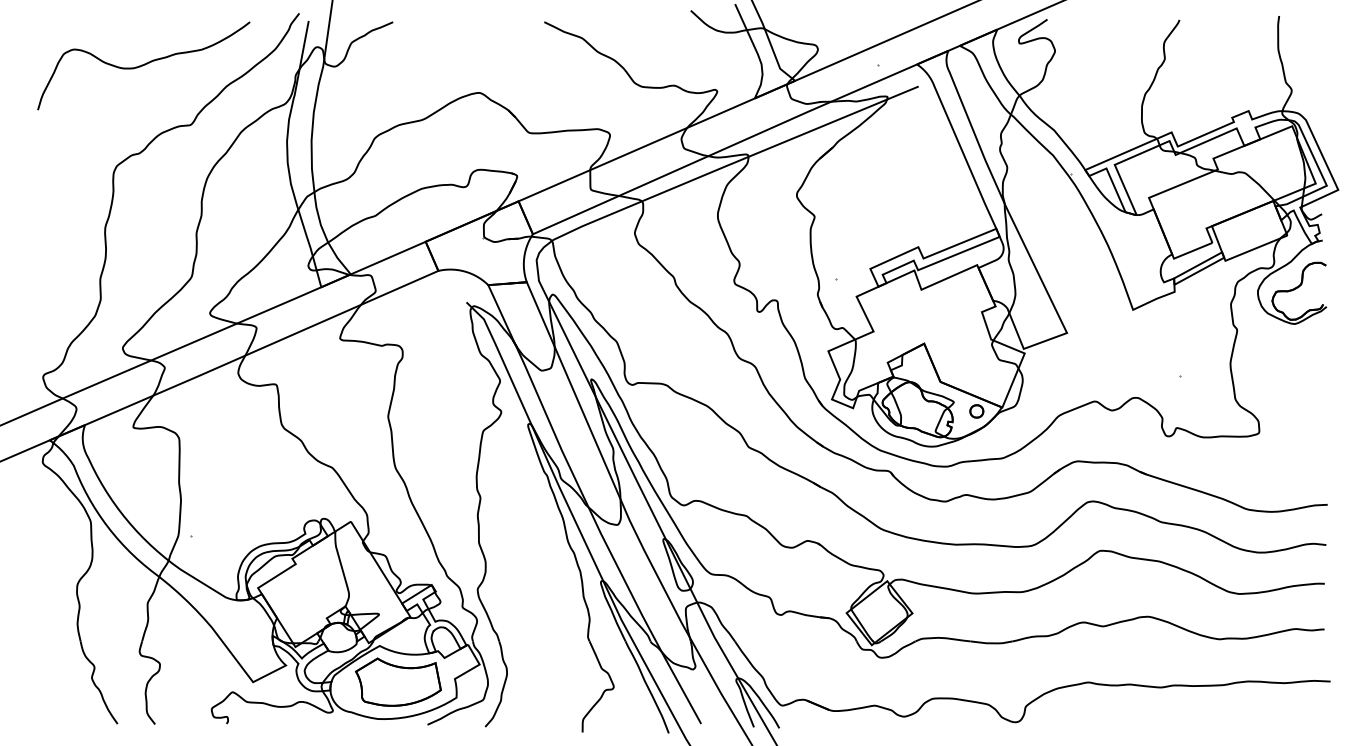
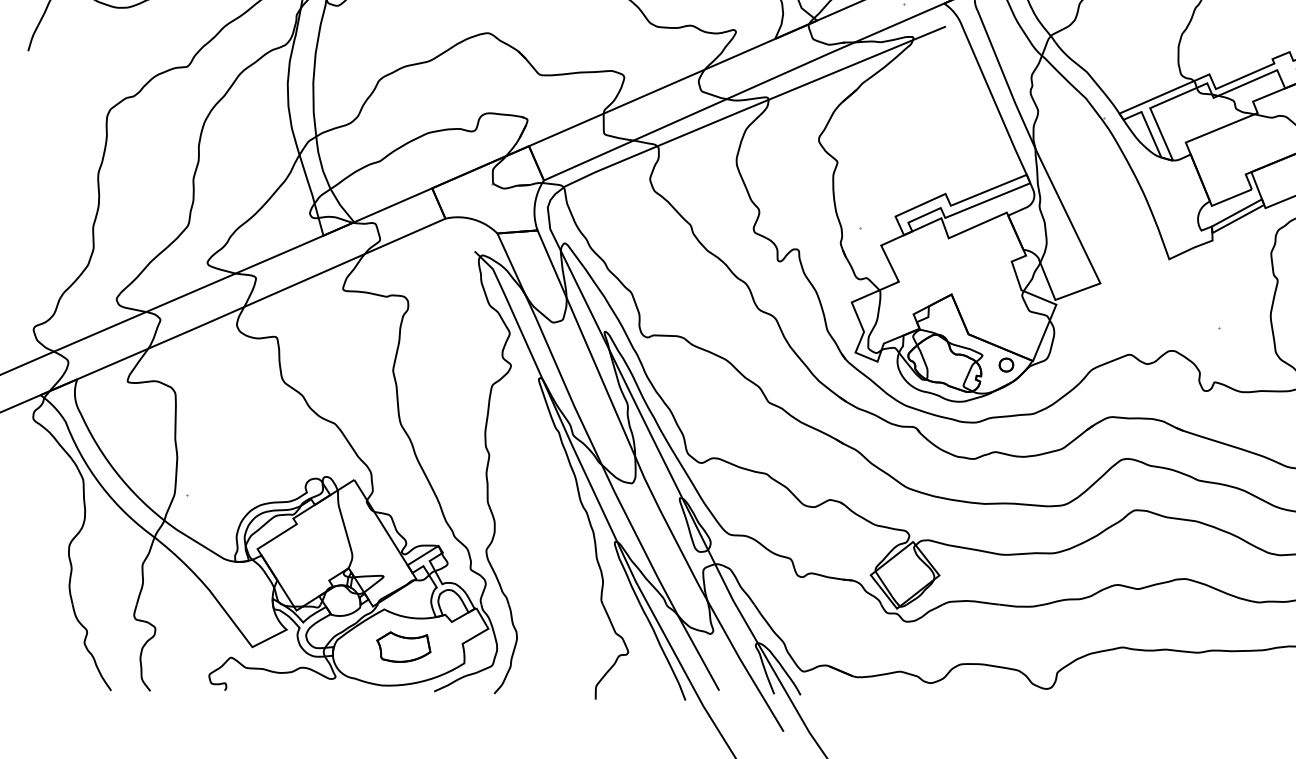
part: (398, 681) -> (403, 646), size x0.6

